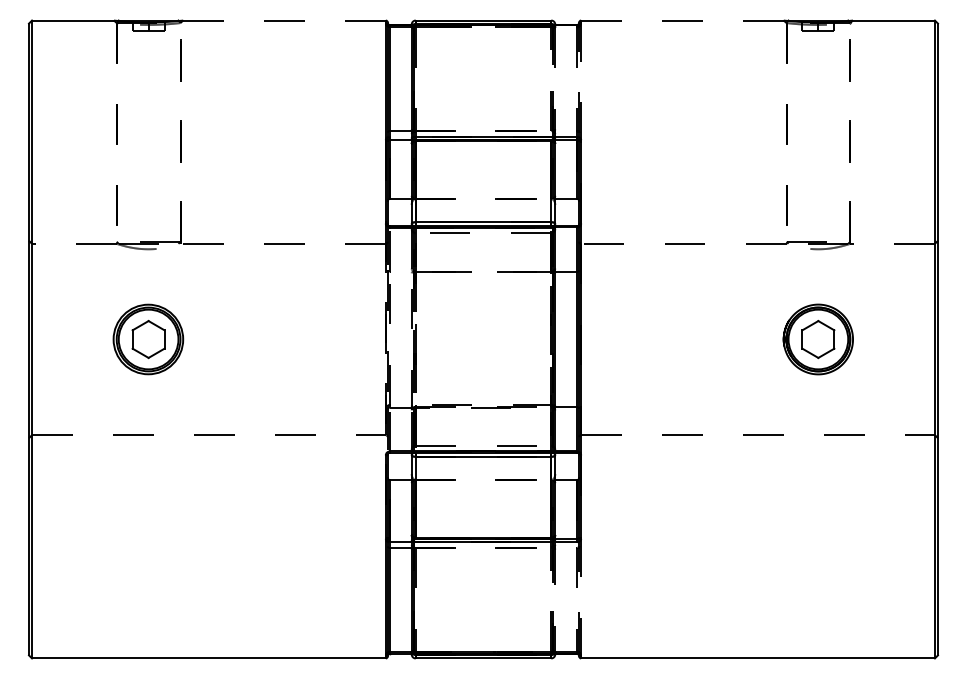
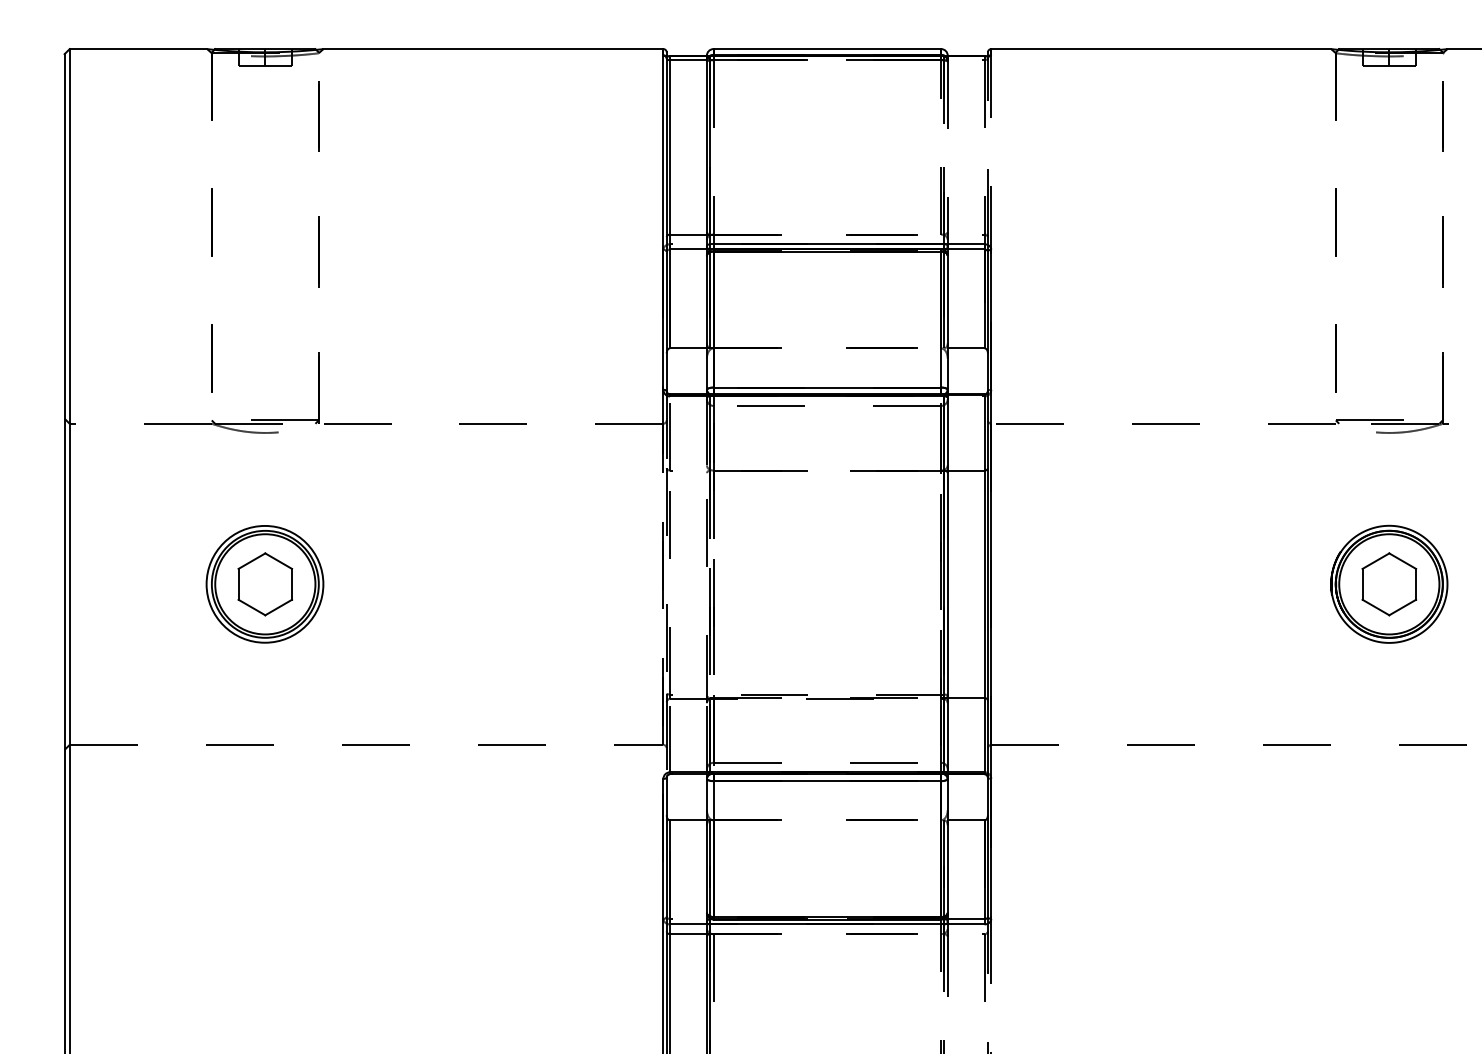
line: (284, 20) -> (493, 48), dashed -> solid
line: (681, 20) -> (1159, 48), dashed -> solid

